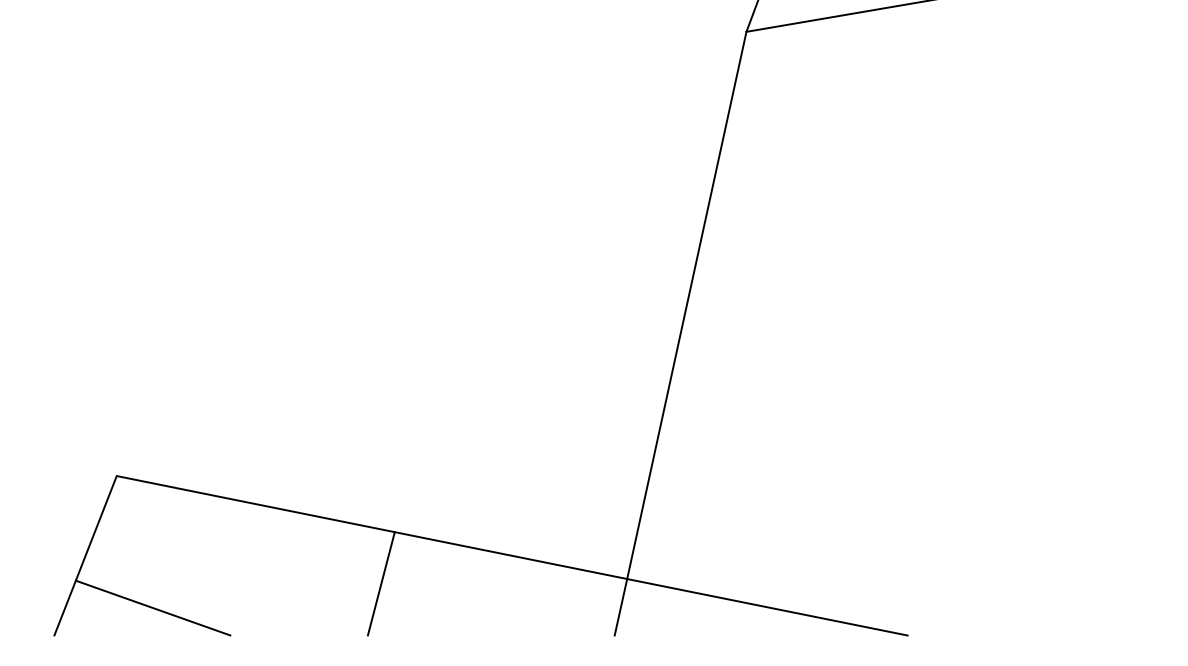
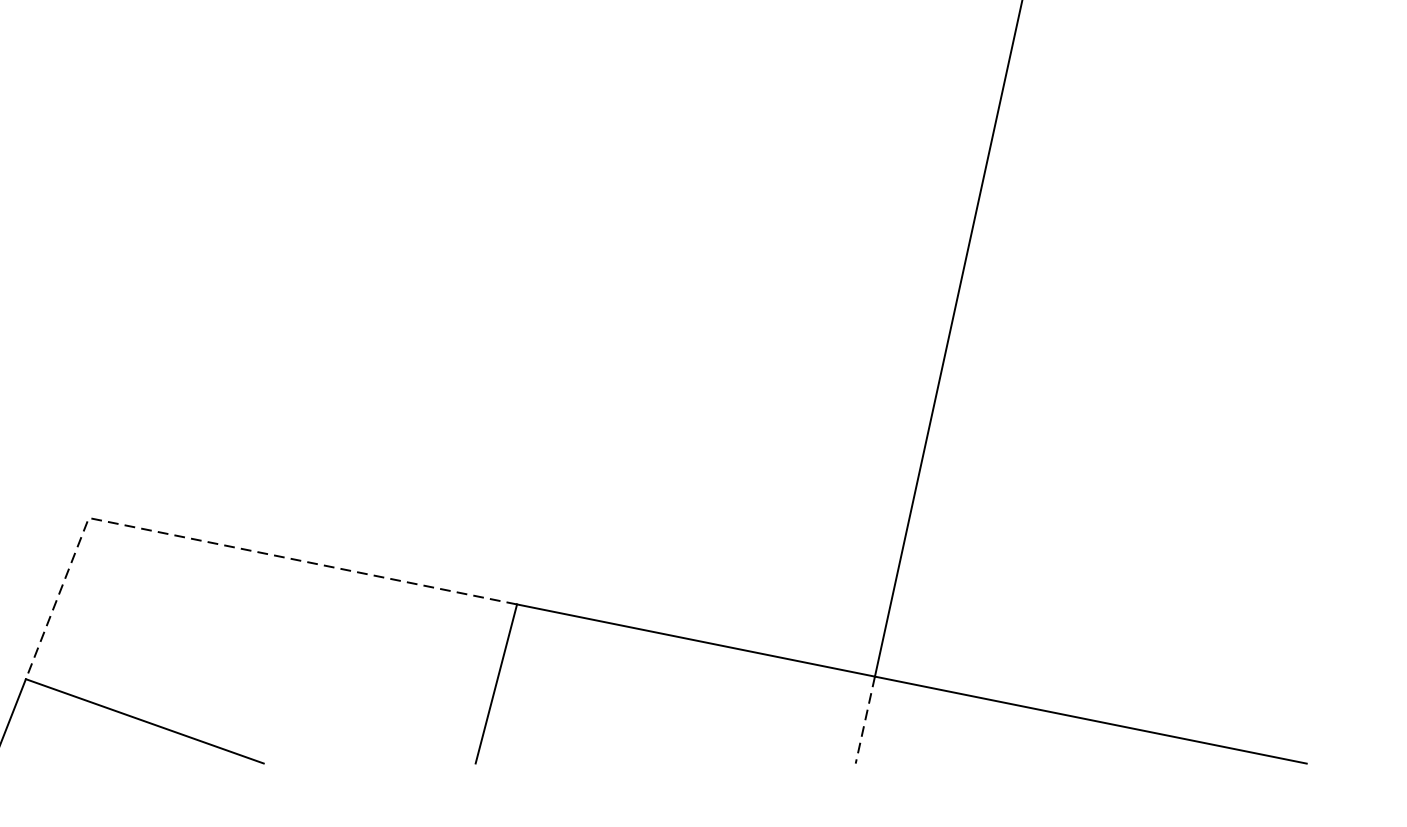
line: (199, 492) -> (216, 543), solid -> dashed
line: (620, 607) -> (864, 720), solid -> dashed

